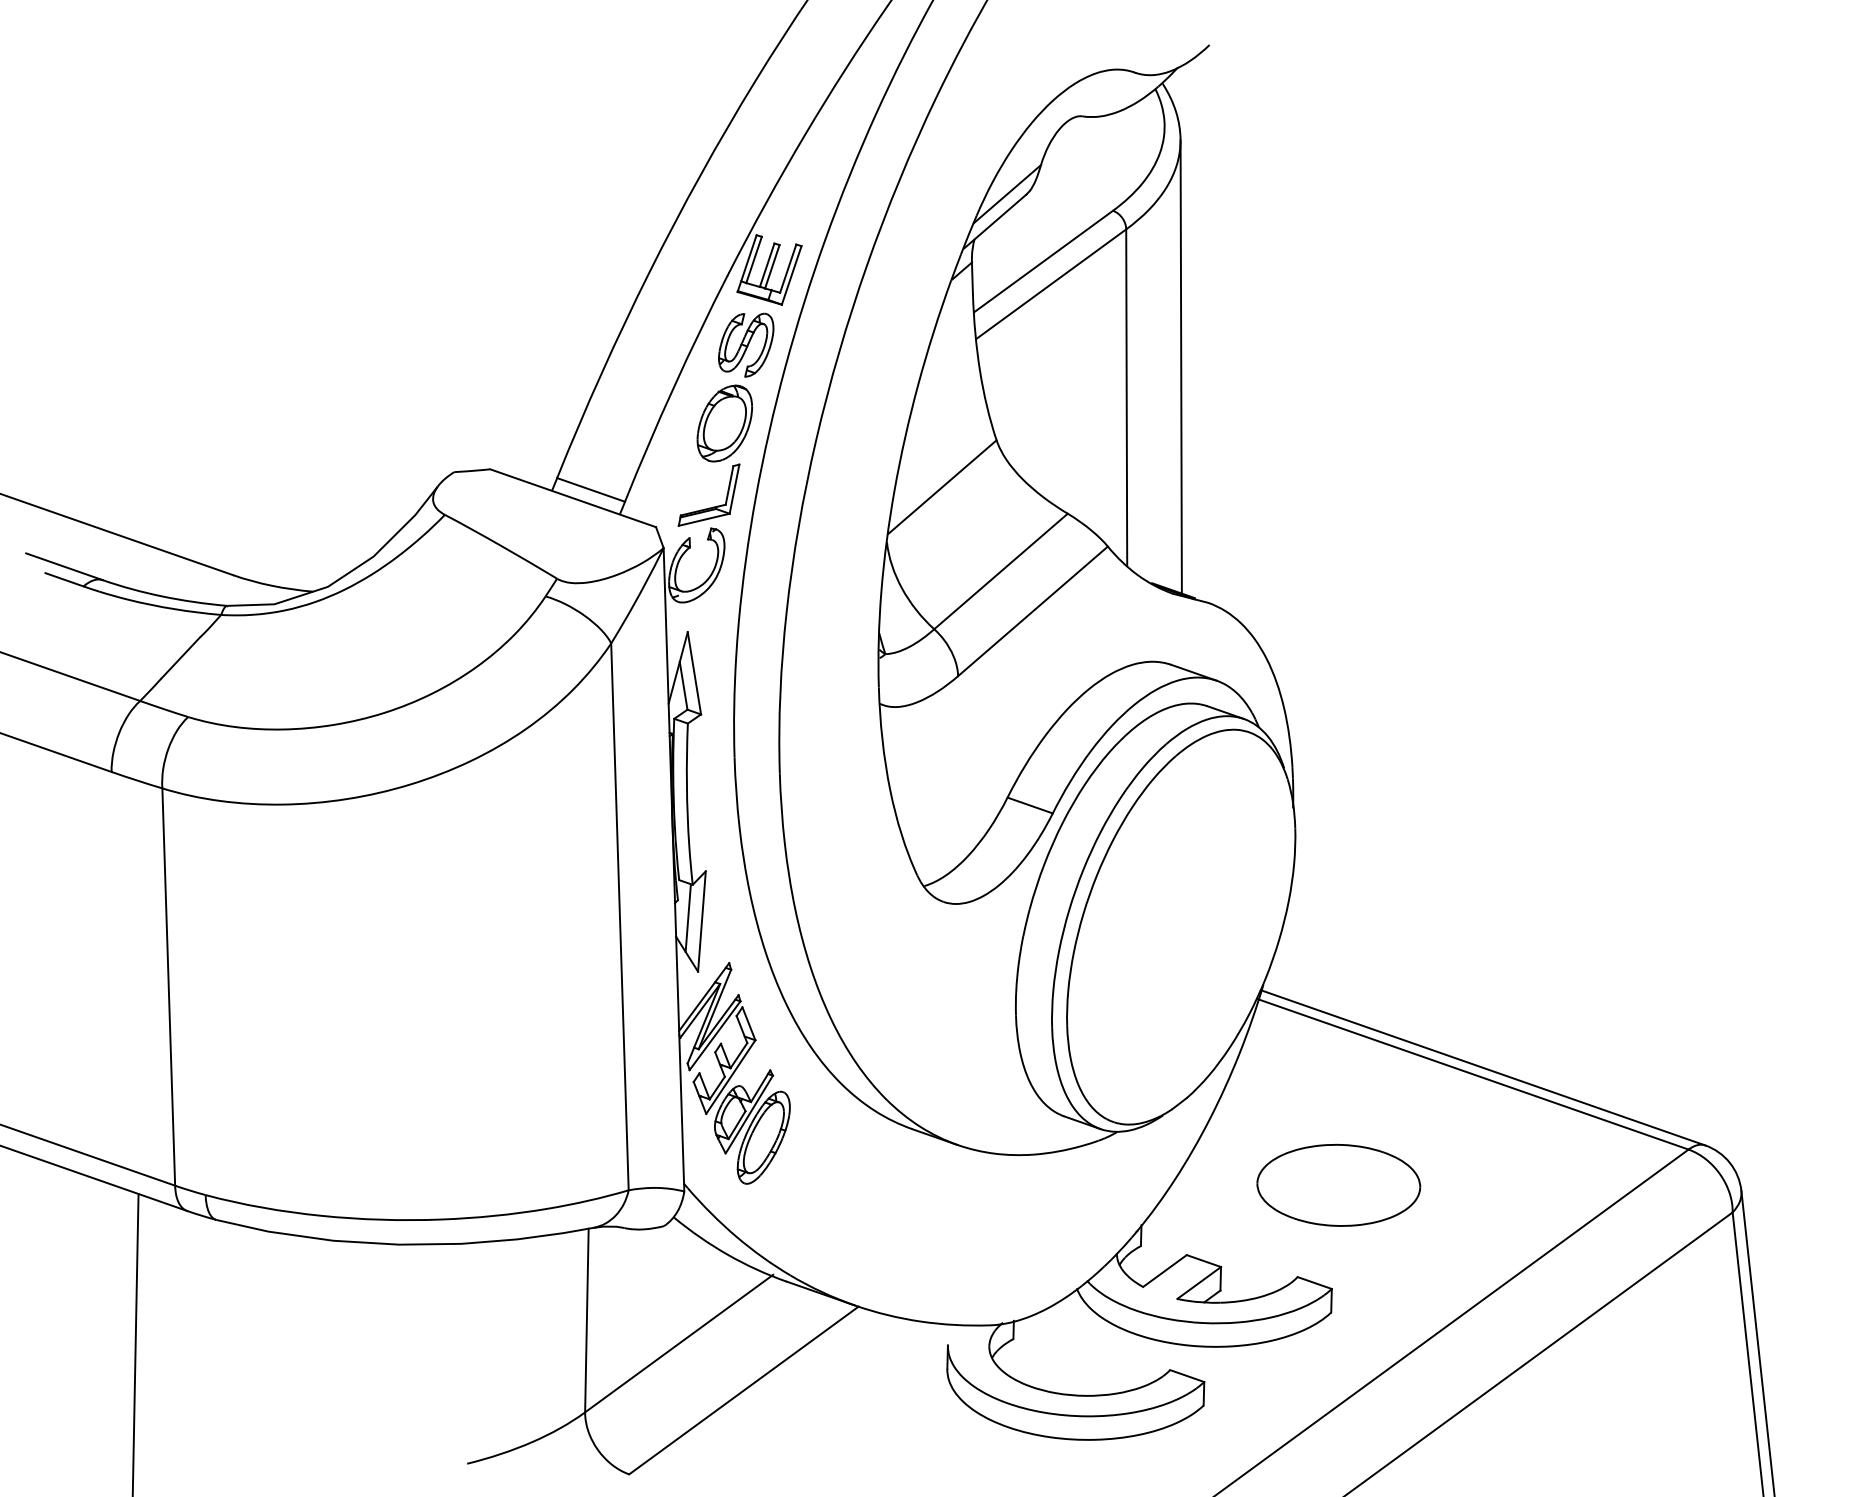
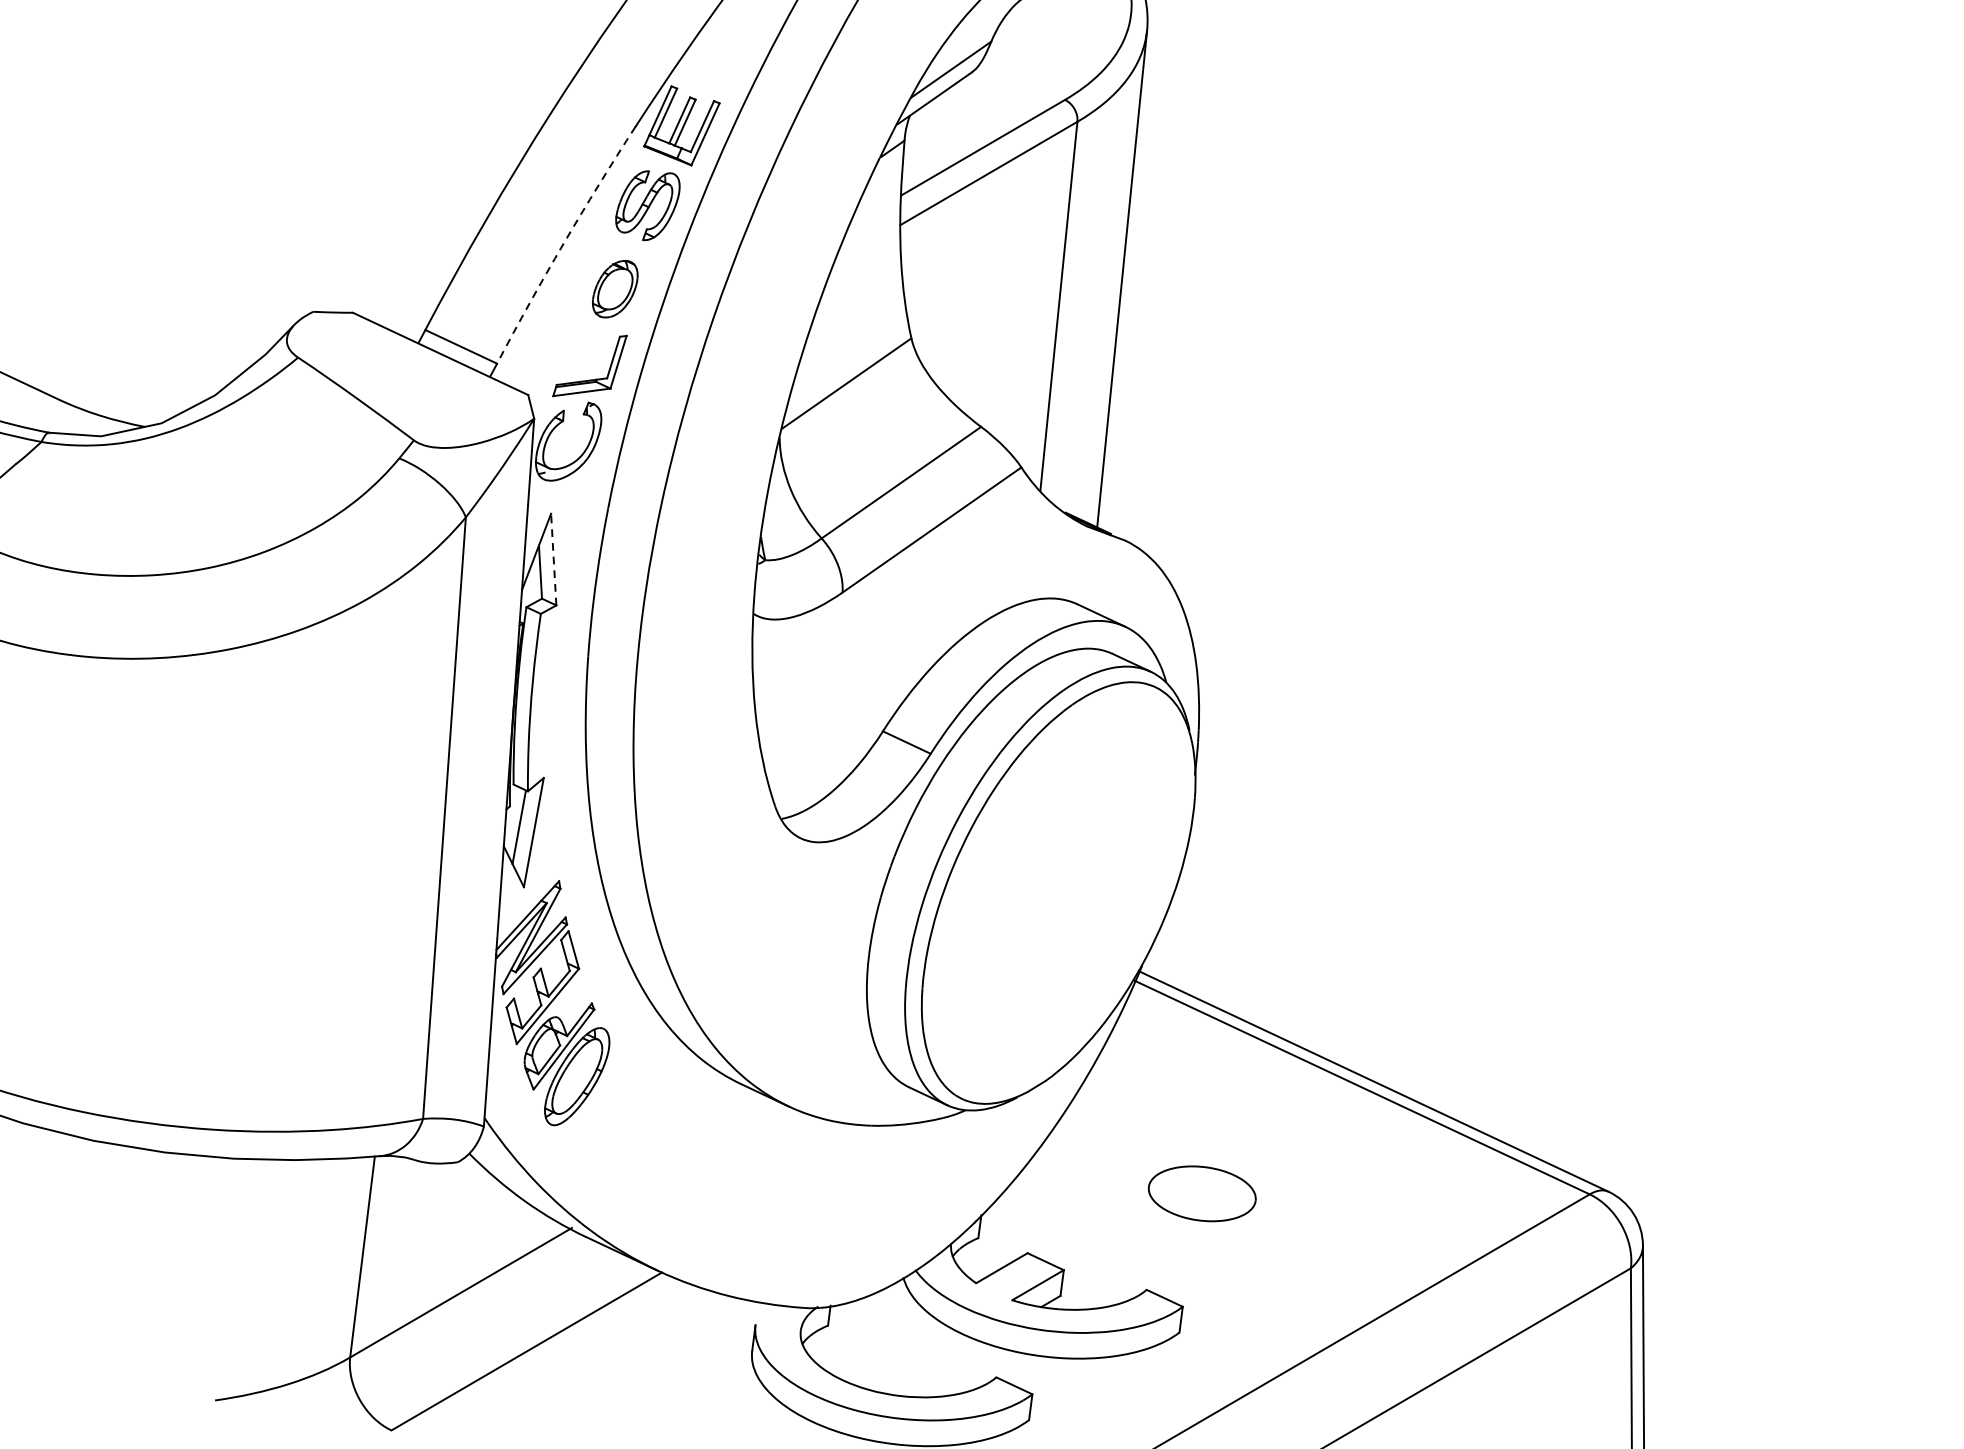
arc: (673, 387) -> (563, 243), solid -> dashed
part: (724, 423) -> (615, 289), size x0.7
line: (694, 673) -> (553, 559), solid -> dashed
part: (1338, 1184) -> (1201, 1192), size x0.6

